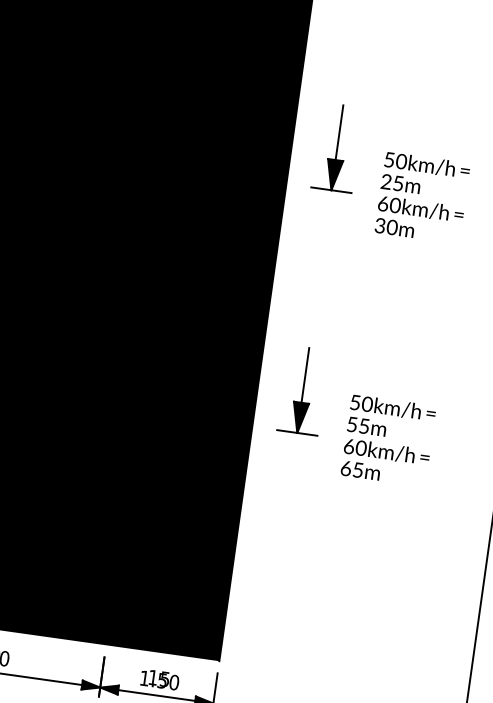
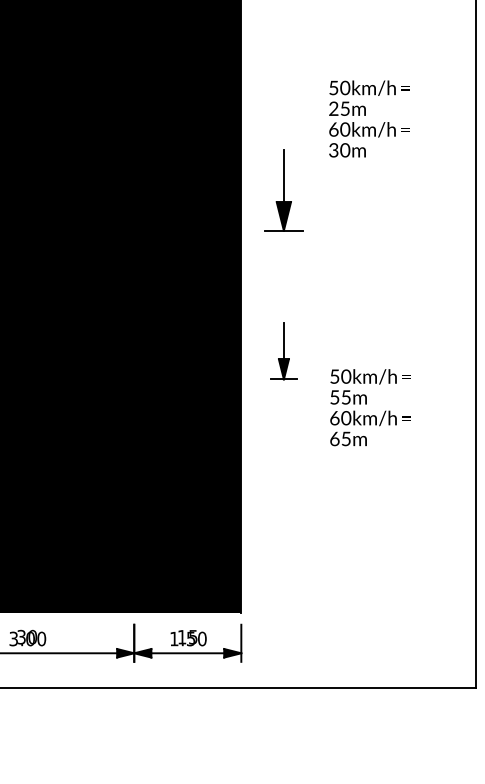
part: (336, 147) -> (283, 190), moved
text: (422, 197) -> (369, 118), moved
part: (302, 390) -> (283, 351), size x0.7
text: (388, 440) -> (370, 407), moved

